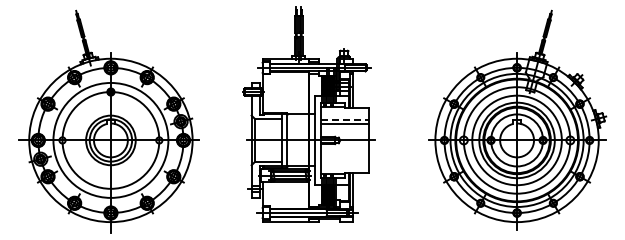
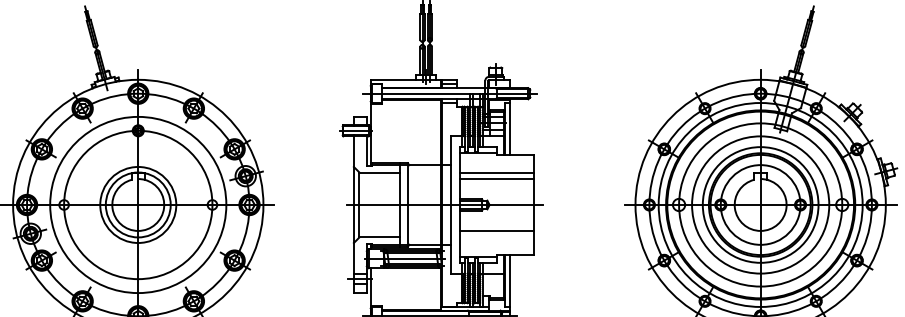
line: (345, 119) -> (497, 172), dashed -> solid
line: (344, 157) -> (496, 231), added

